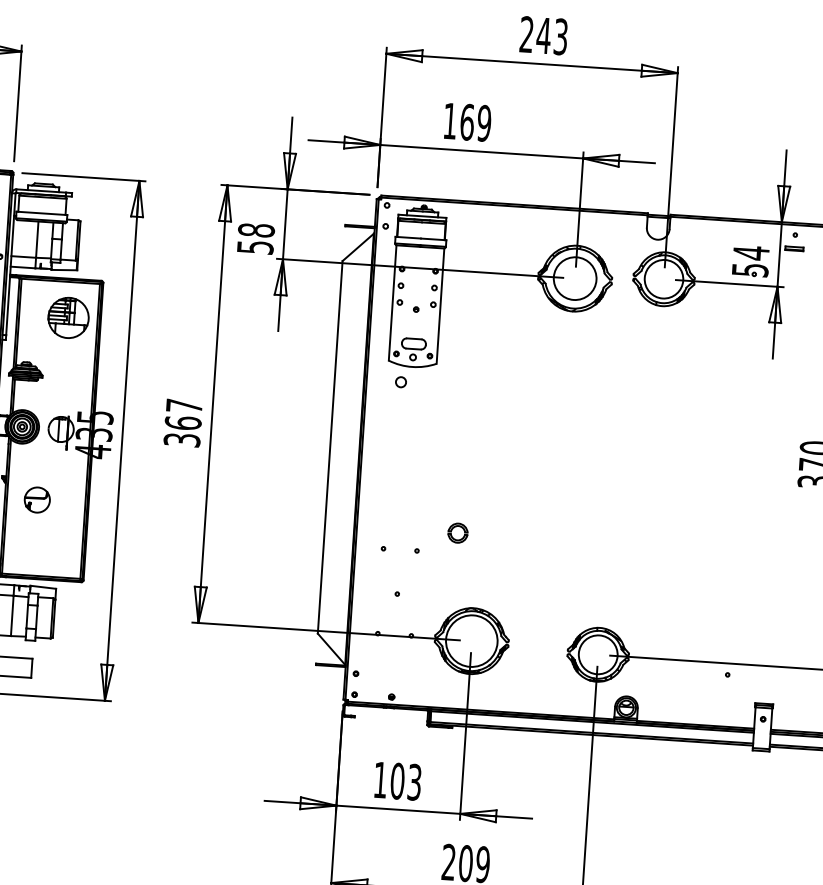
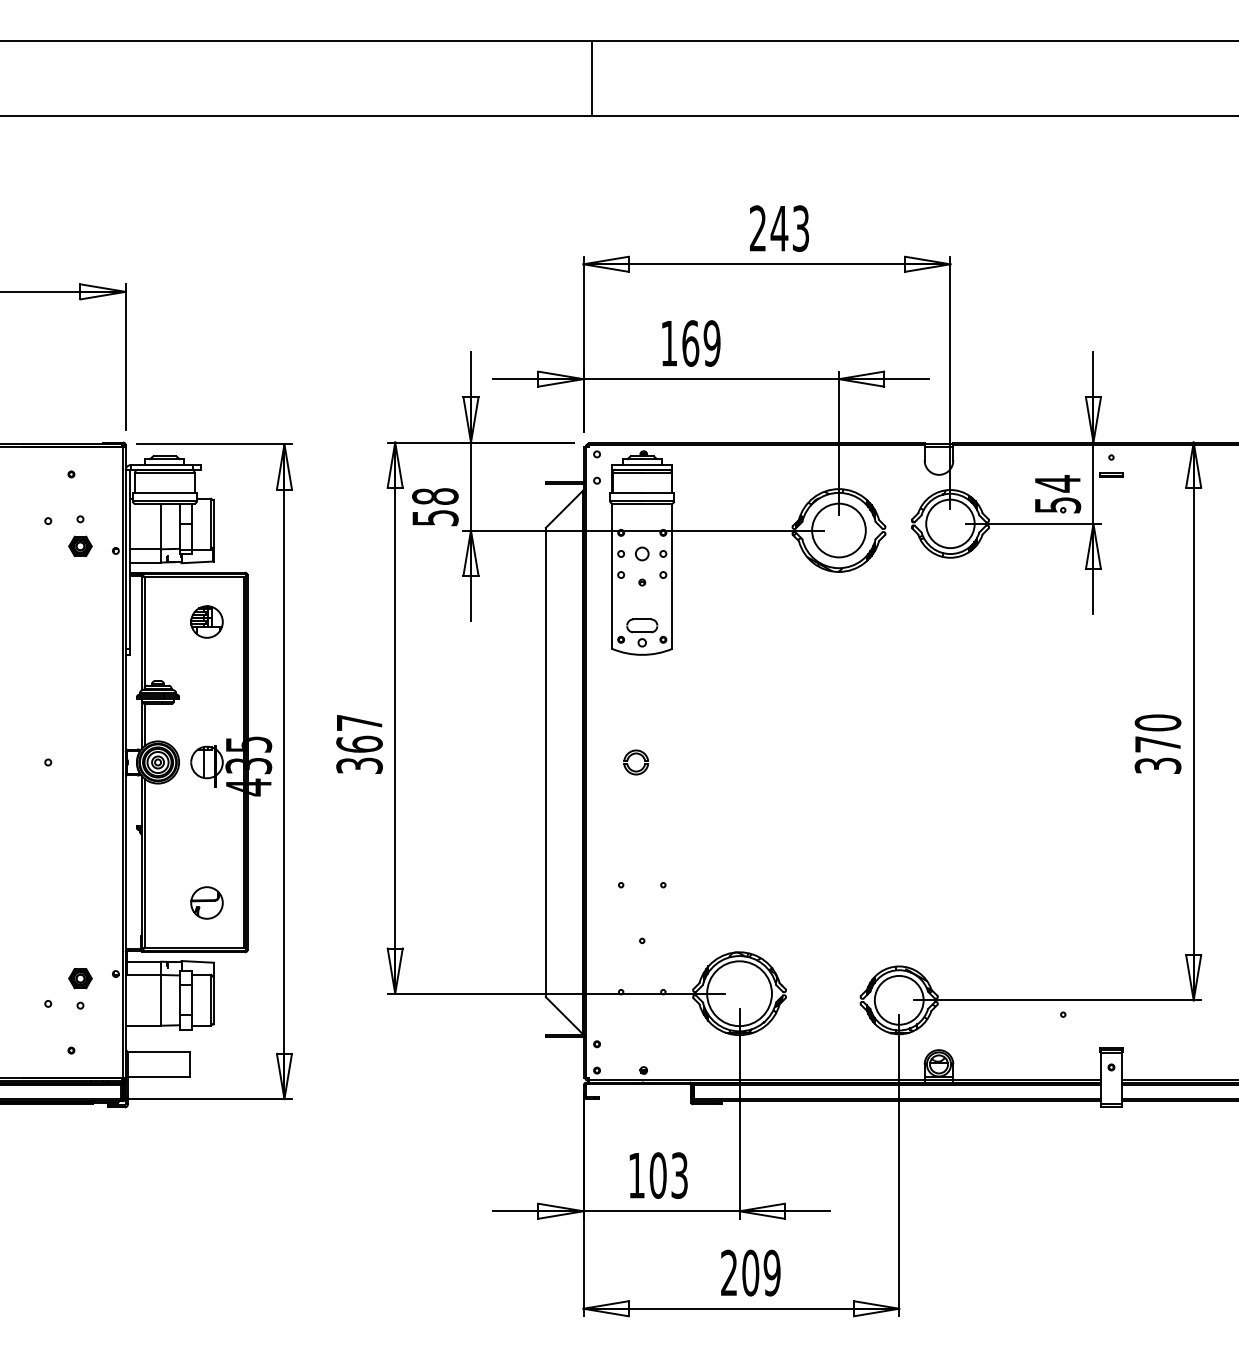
part: (68, 317) -> (206, 621), size x0.62
circle: (401, 381) -> (642, 553), moved
part: (36, 499) -> (206, 902), moved
part: (454, 528) -> (631, 756), moved

